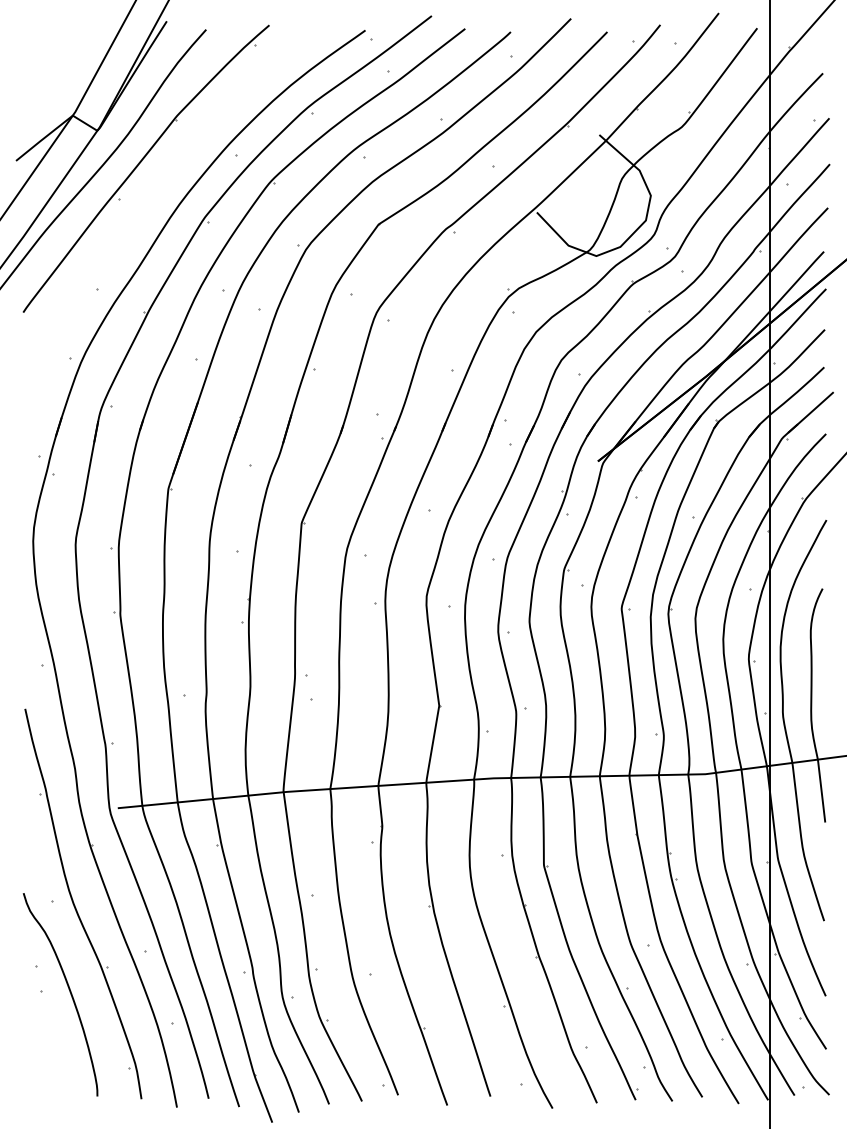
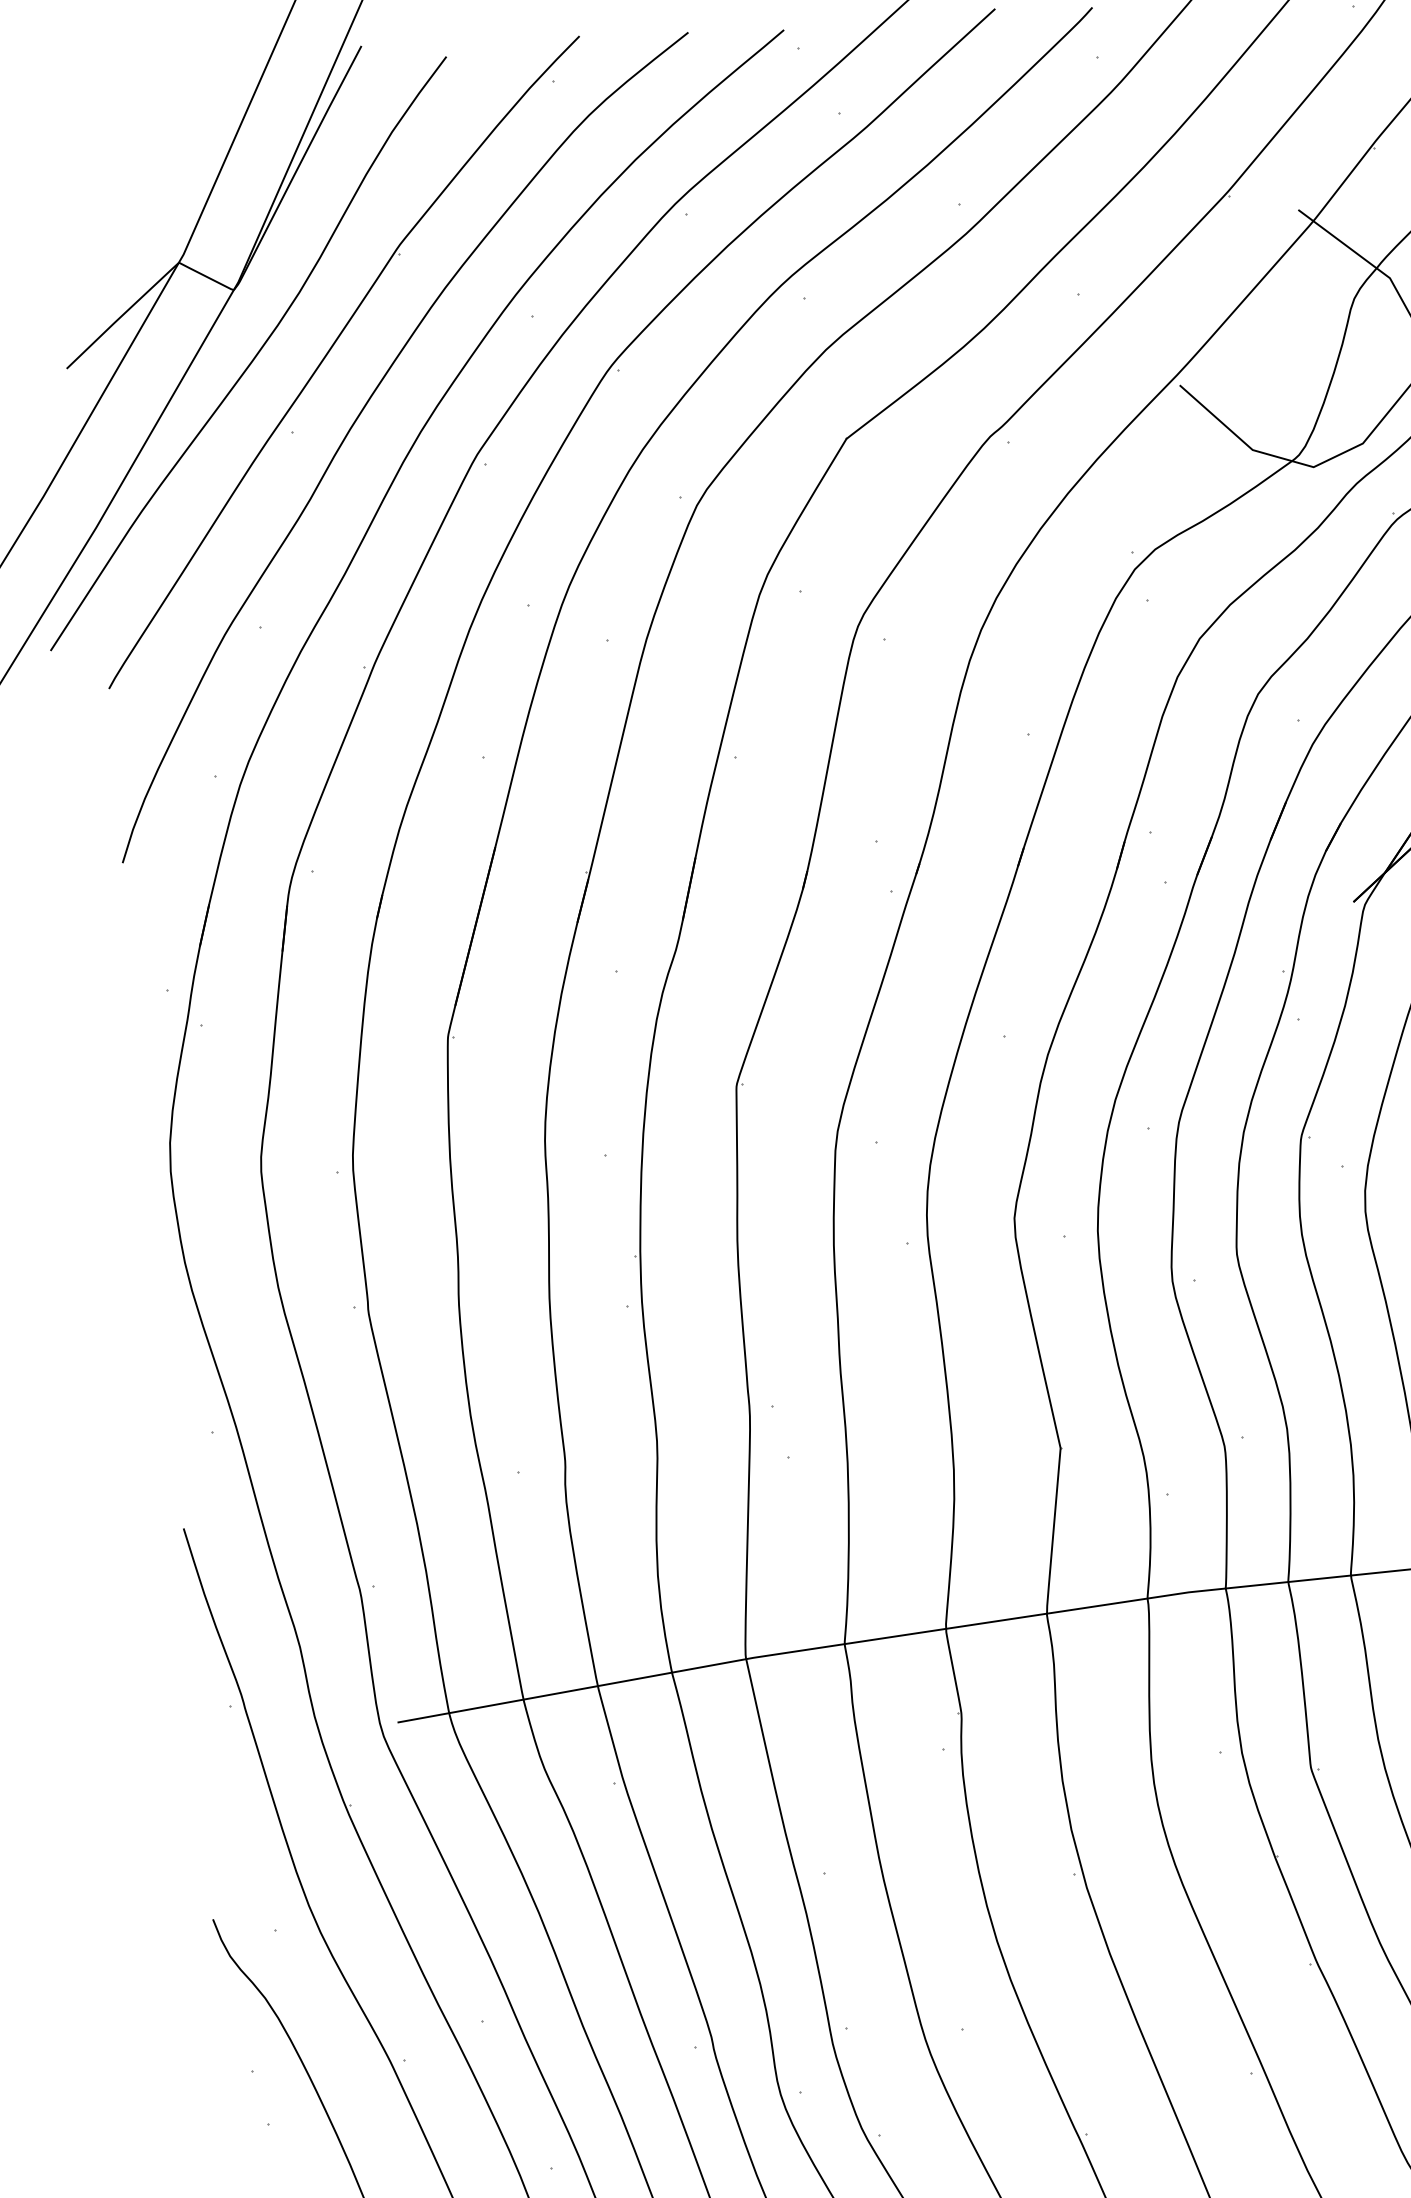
curve: (152, 194) -> (361, 415), added

